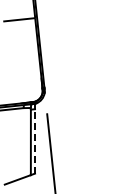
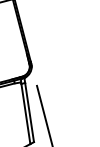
line: (35, 140) -> (29, 111), dashed -> solid

